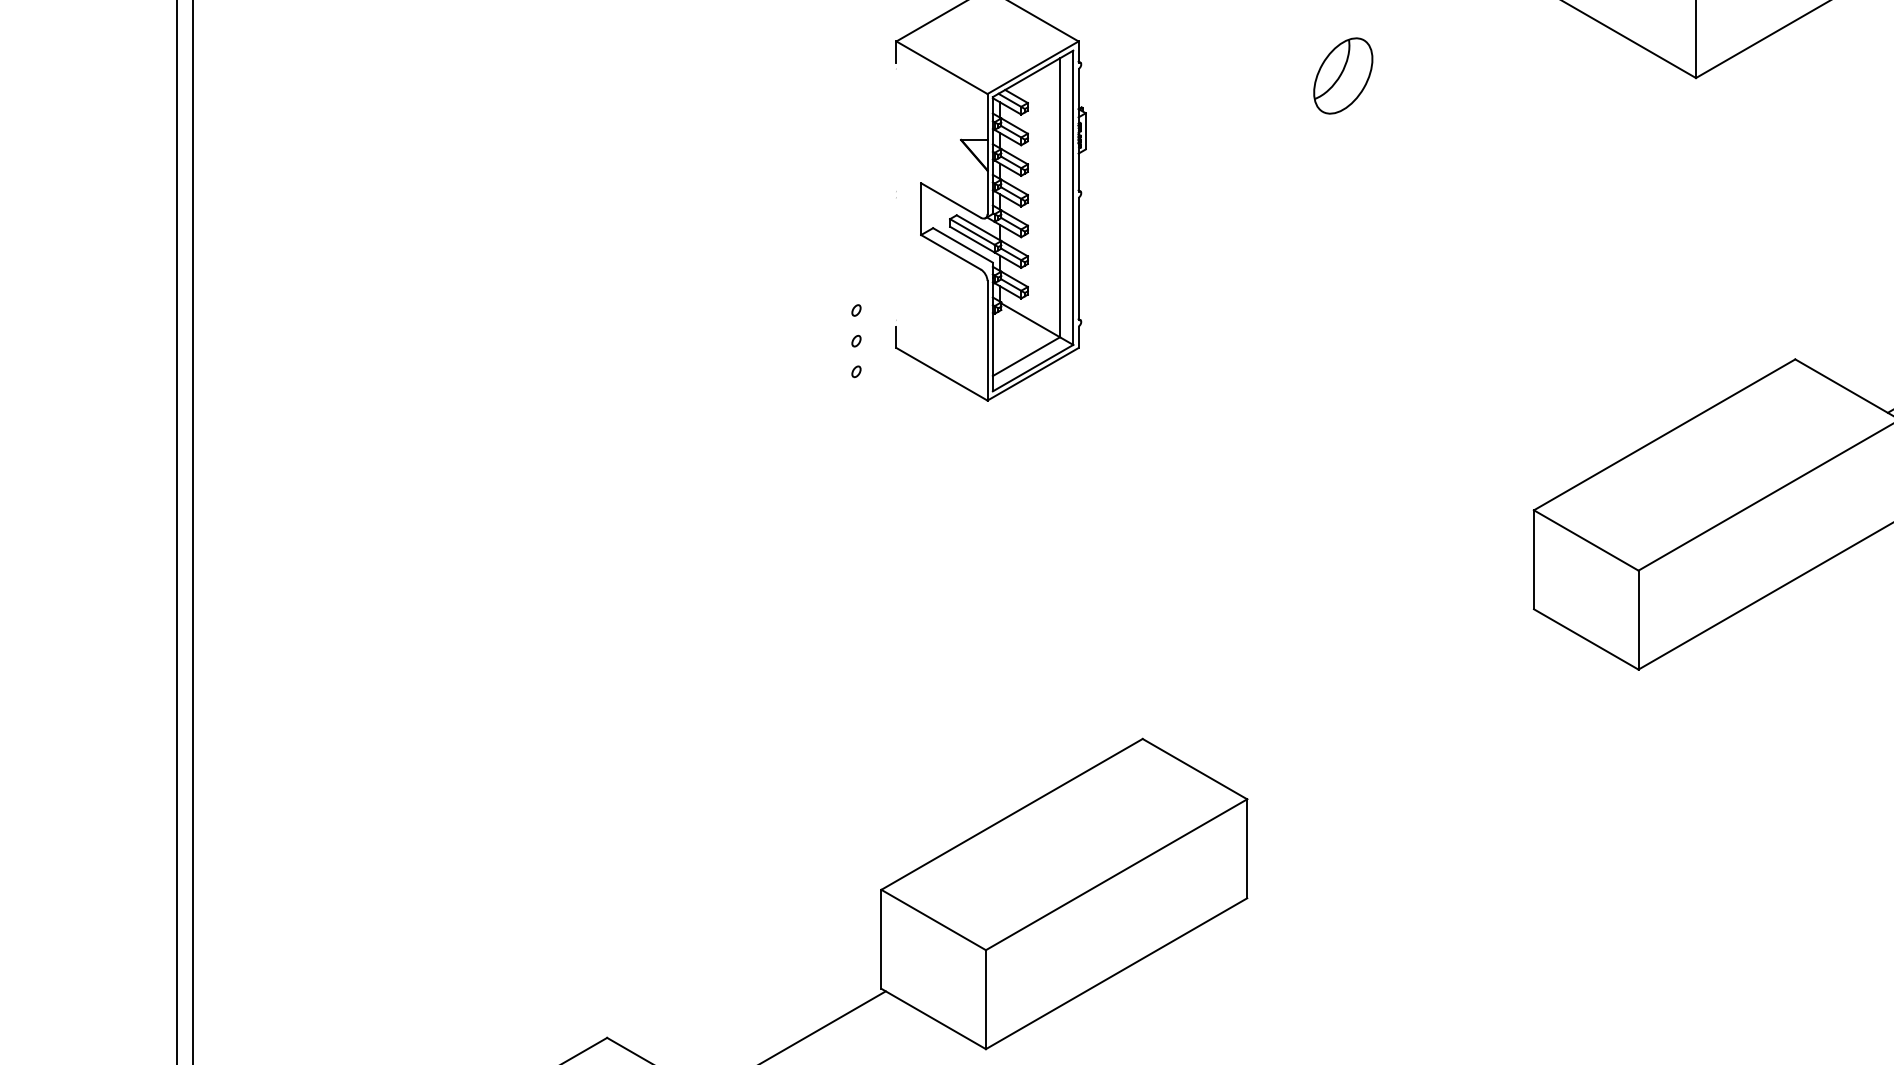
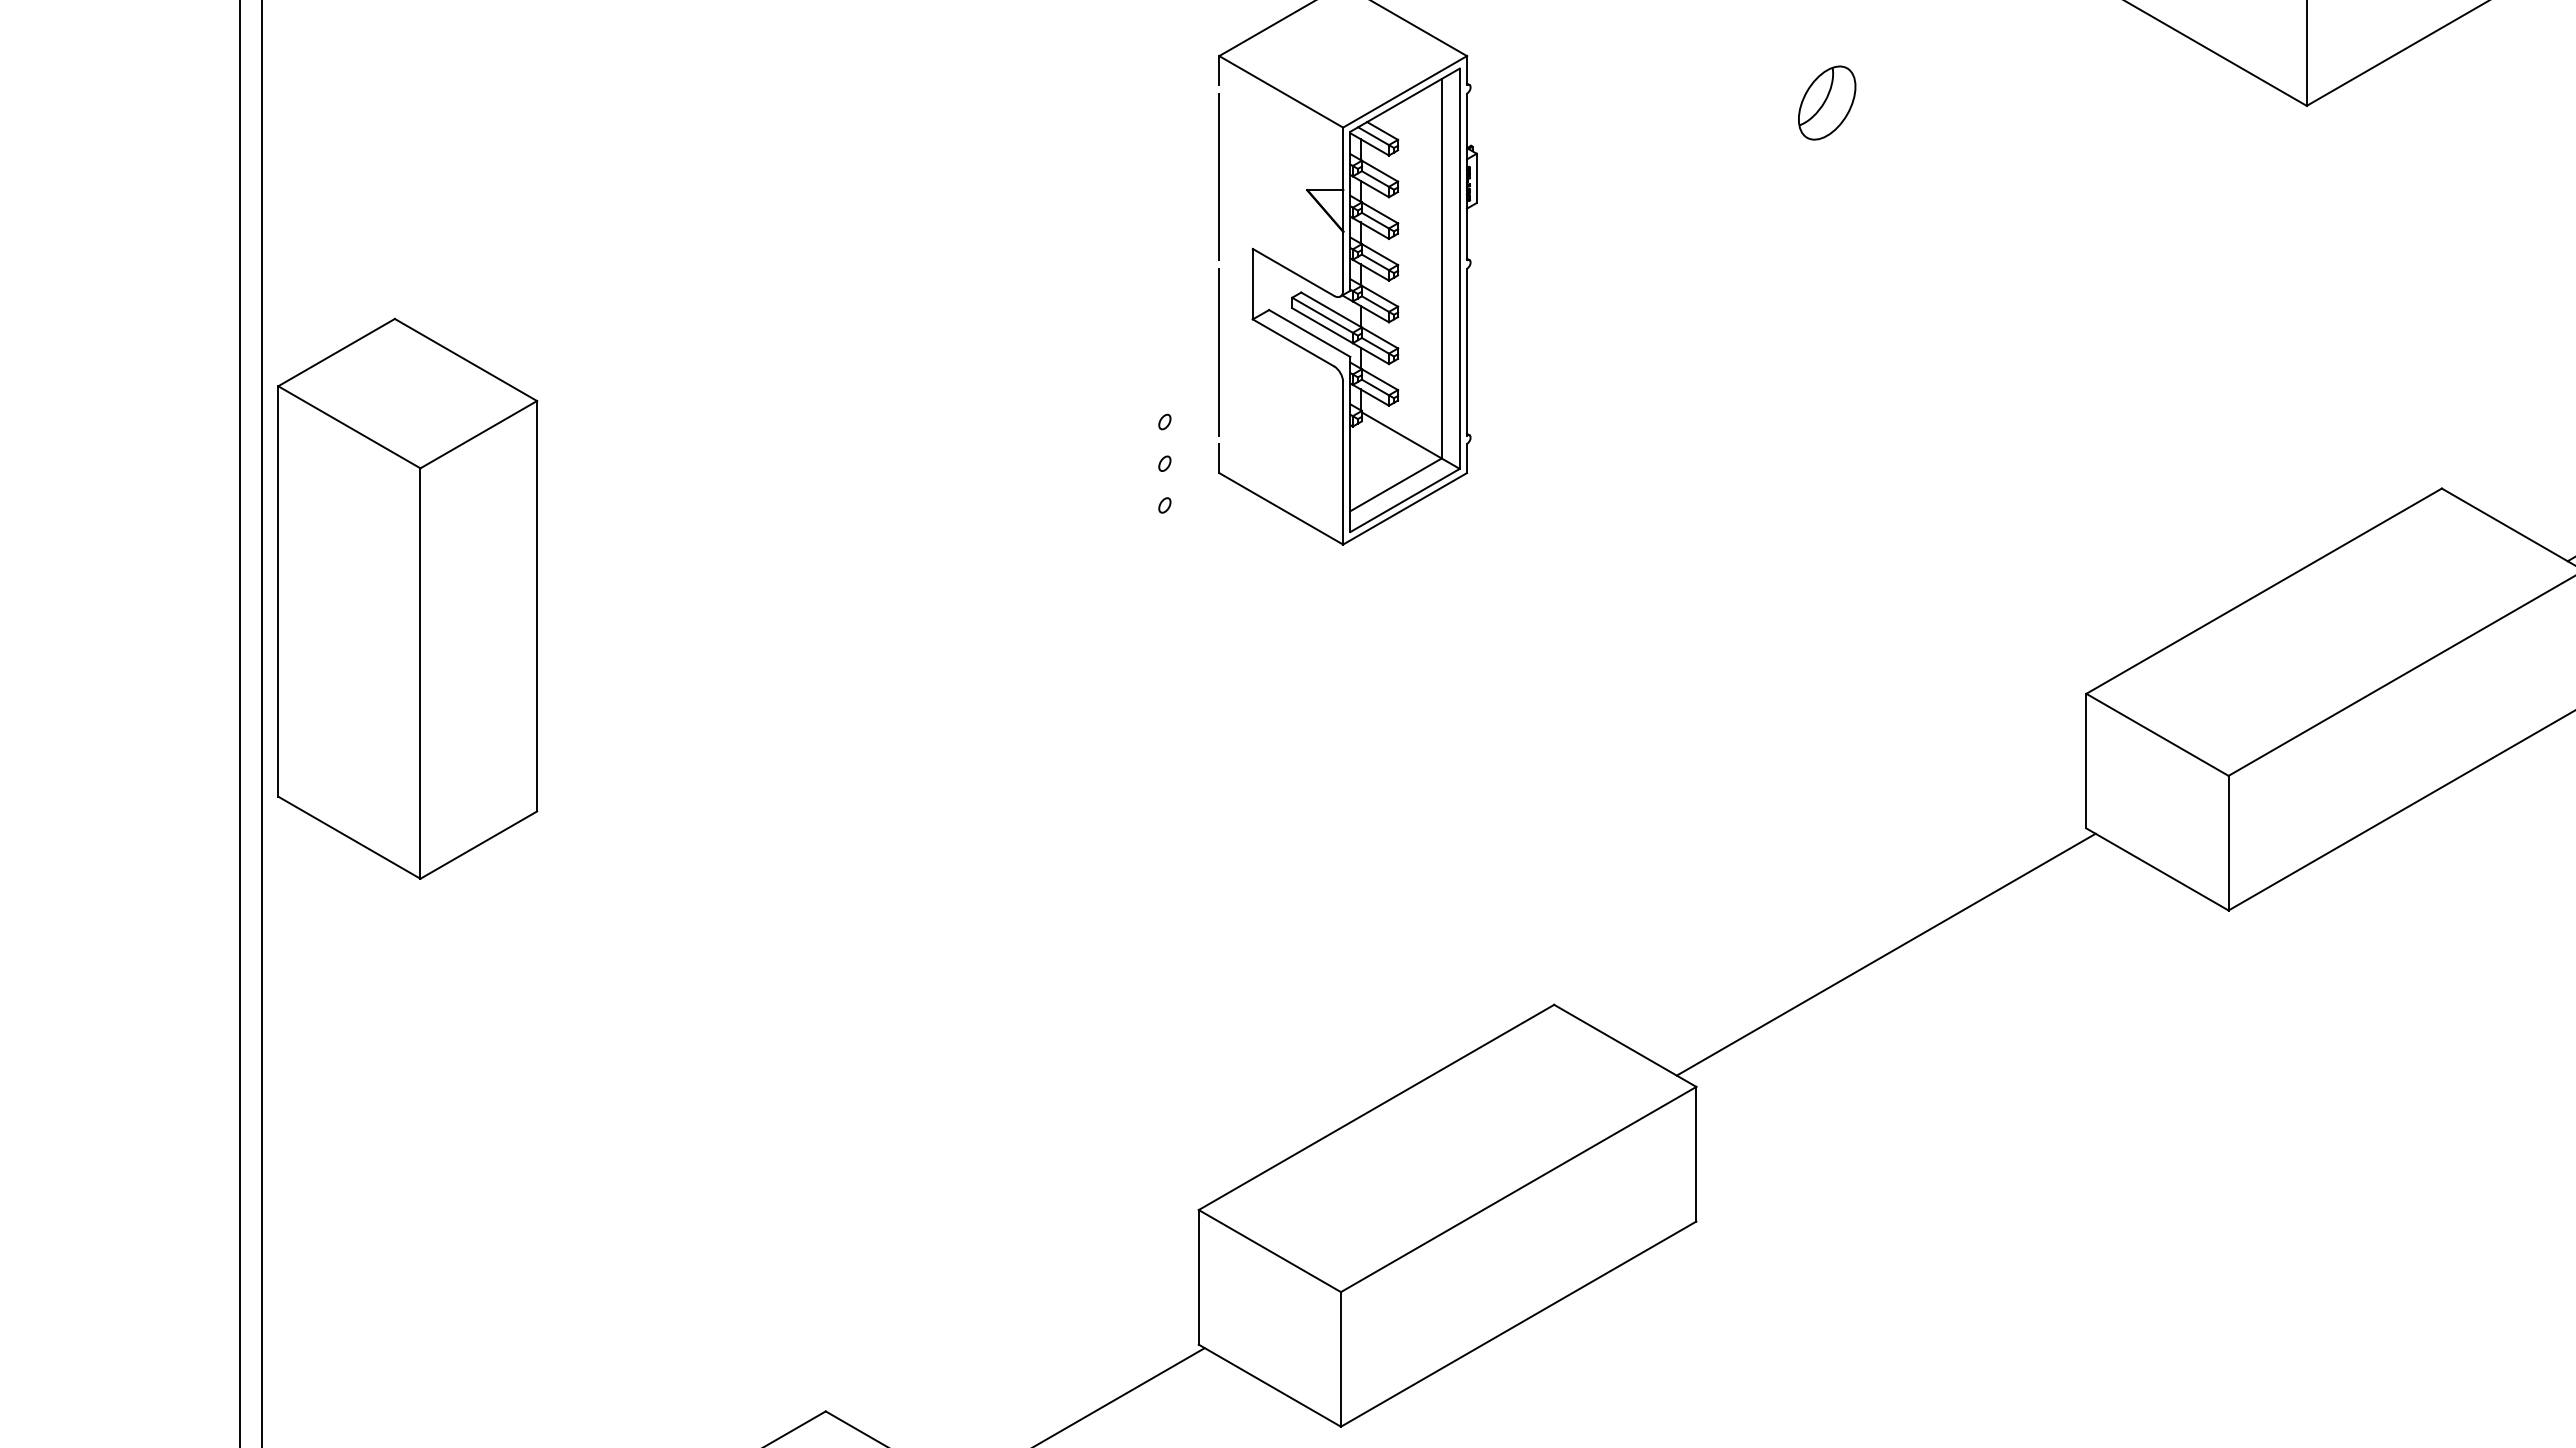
part: (1343, 75) -> (1827, 102), size x0.71
line: (896, 129) -> (1219, 176), added
line: (896, 258) -> (1219, 351), added
part: (299, 440) -> (407, 598), added
line: (1386, 701) -> (1885, 954), added

